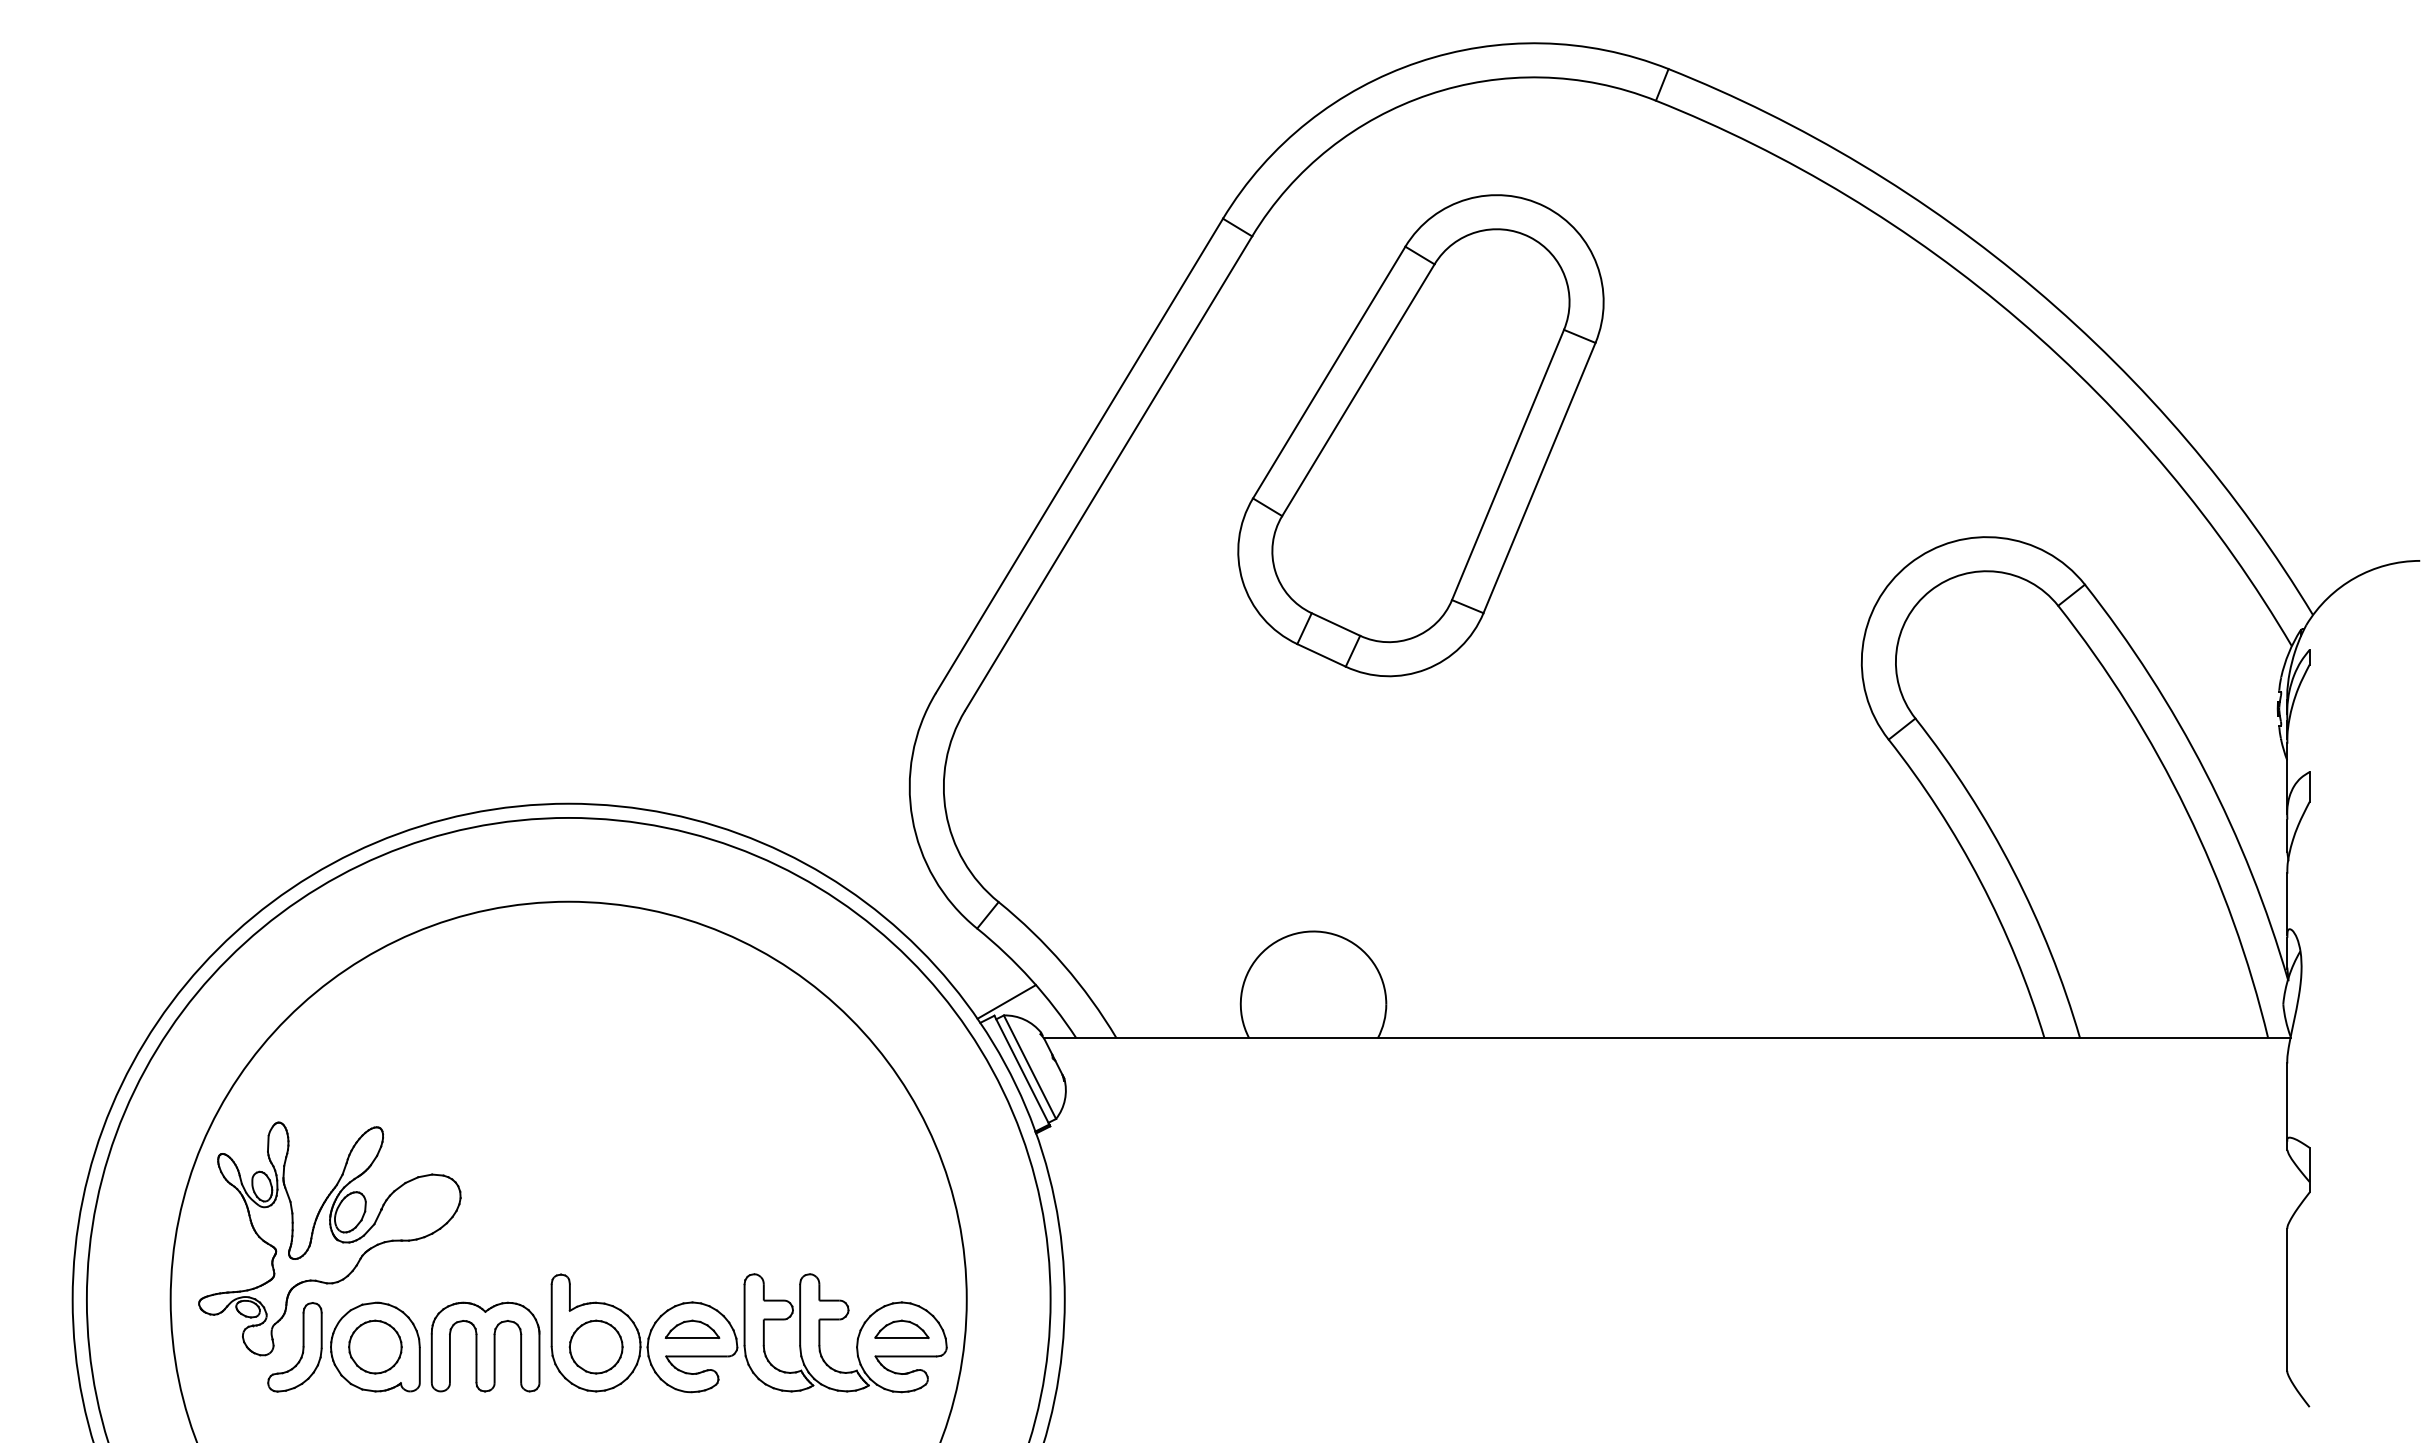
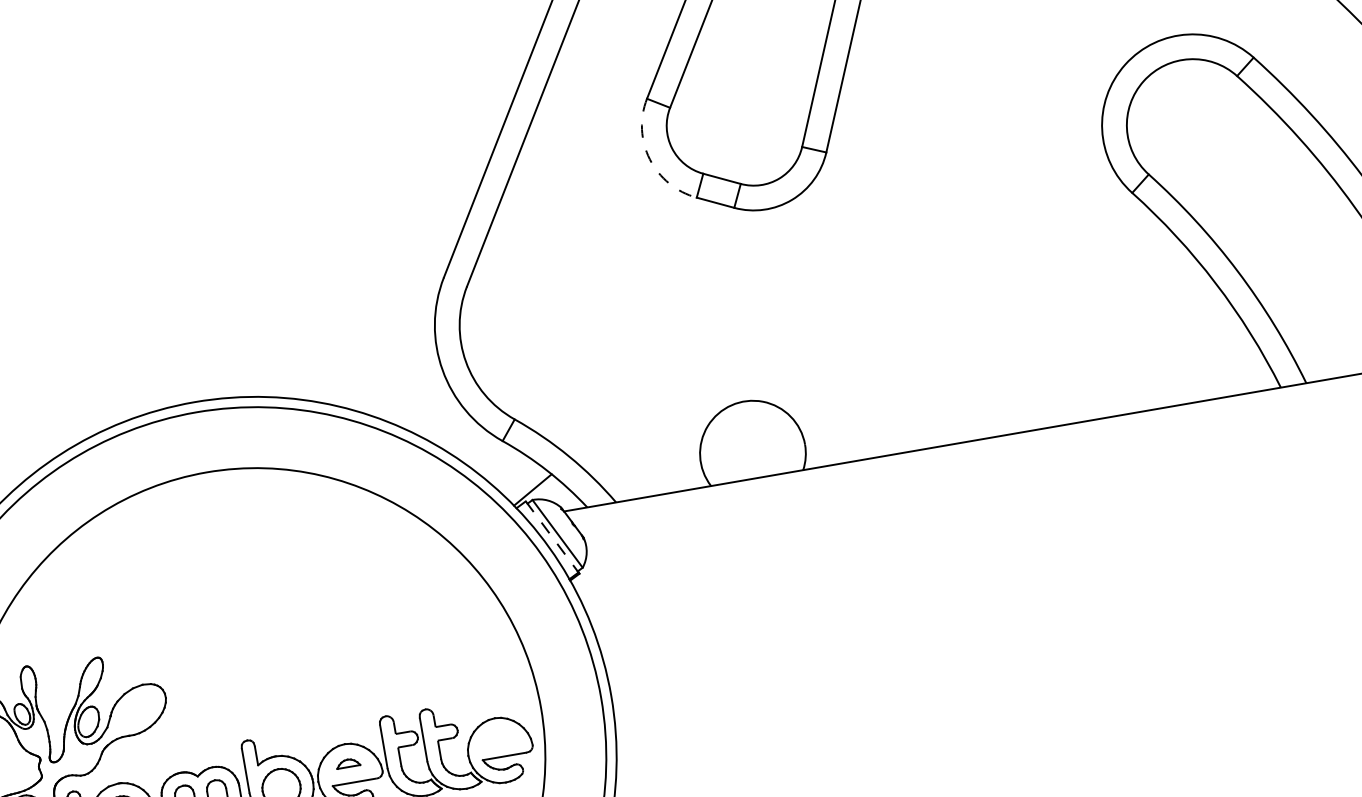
arc: (1242, 581) -> (649, 159), solid -> dashed
line: (1021, 1070) -> (551, 537), solid -> dashed
part: (692, 1328) -> (348, 762), size x0.6
part: (901, 1328) -> (497, 736), removed

